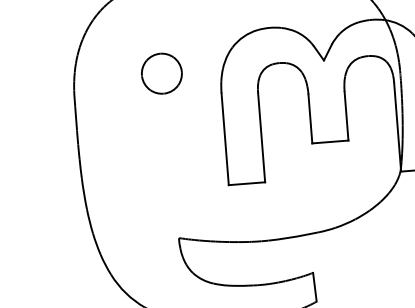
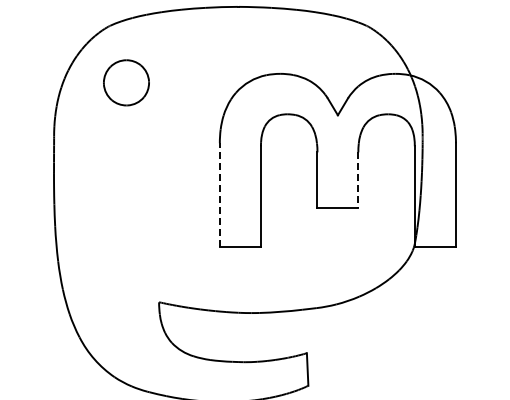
part: (161, 73) -> (126, 82), moved
line: (346, 115) -> (358, 179), solid -> dashed
line: (224, 139) -> (219, 195), solid -> dashed

